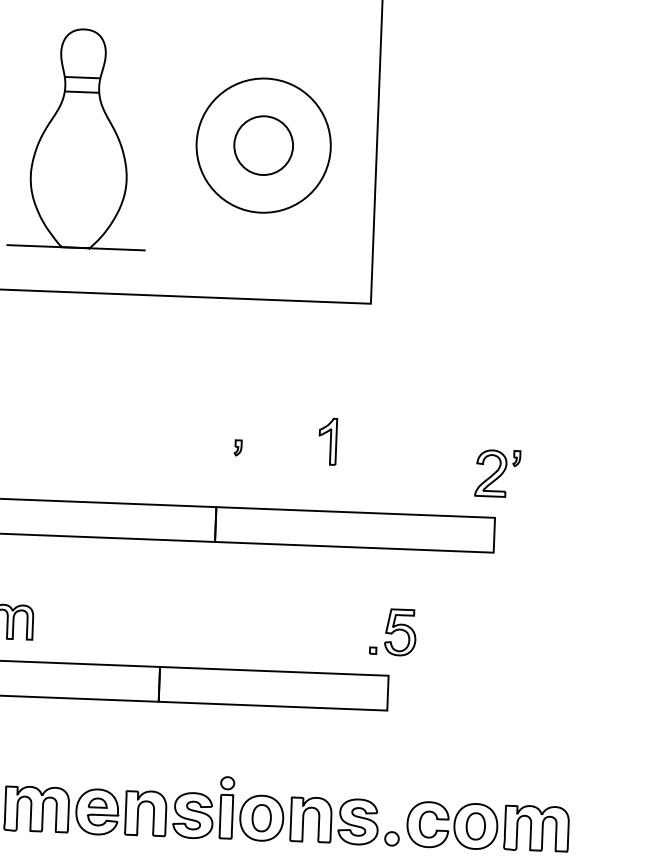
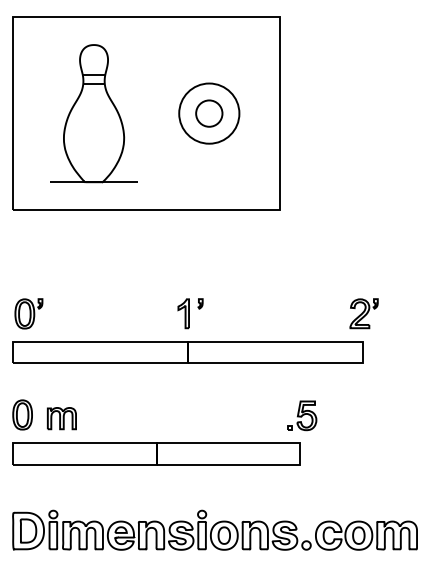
circle: (263, 145) -> (209, 113), size x0.71
circle: (263, 145) -> (209, 113), size x0.71
part: (327, 441) -> (183, 313), moved

